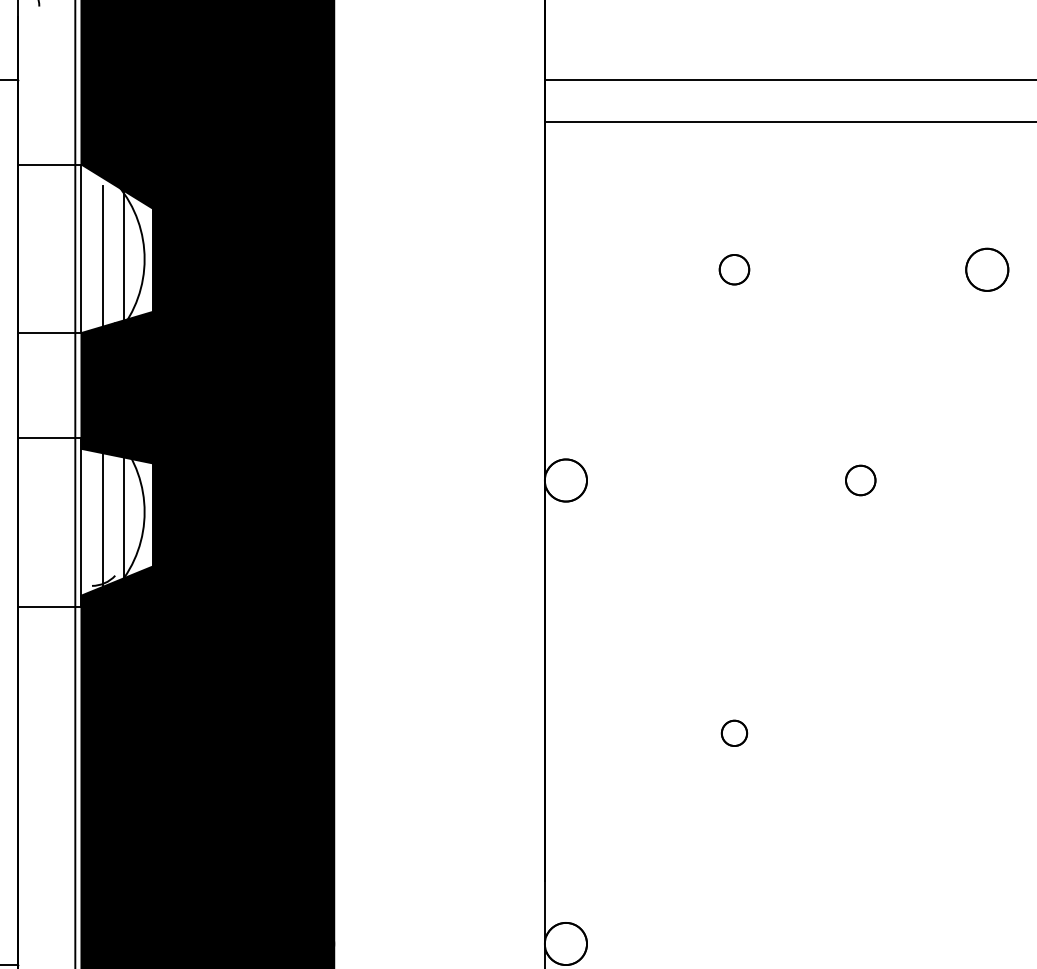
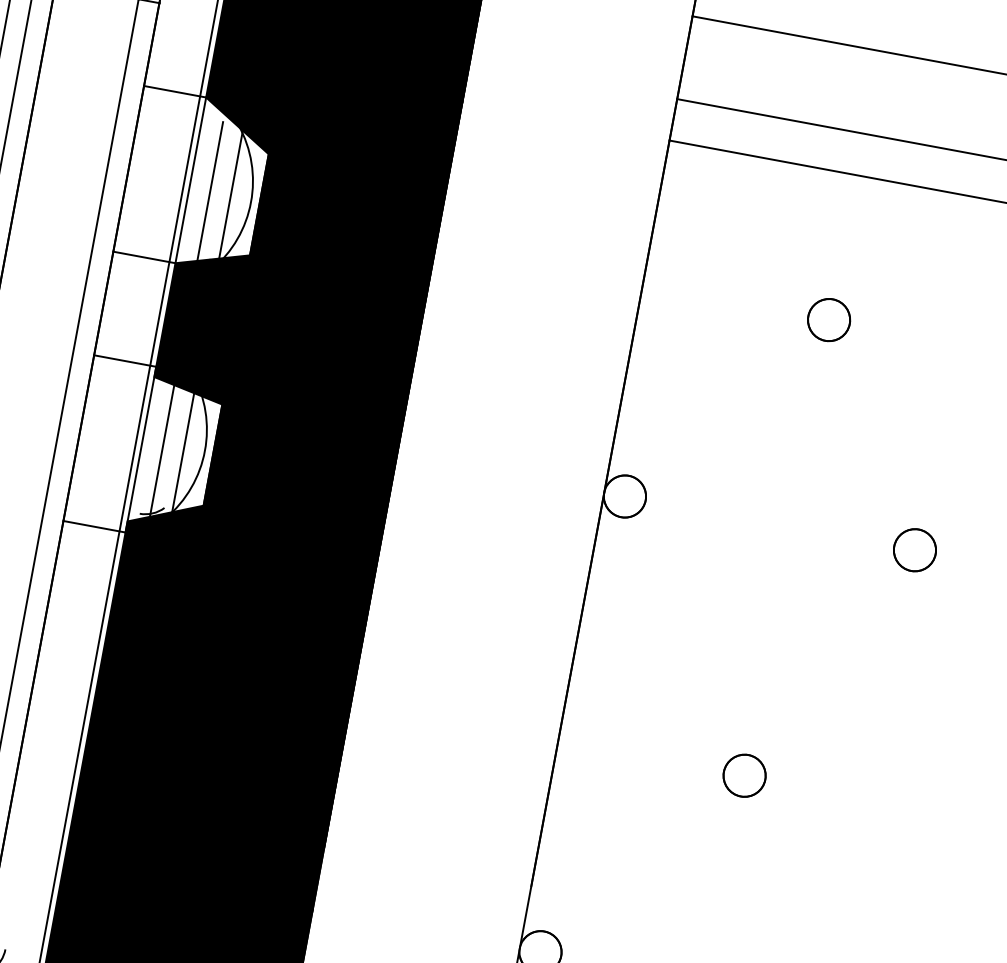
part: (734, 269) -> (829, 319), size x1.43
part: (860, 480) -> (914, 550), size x1.43
part: (734, 733) -> (744, 775), size x1.67

